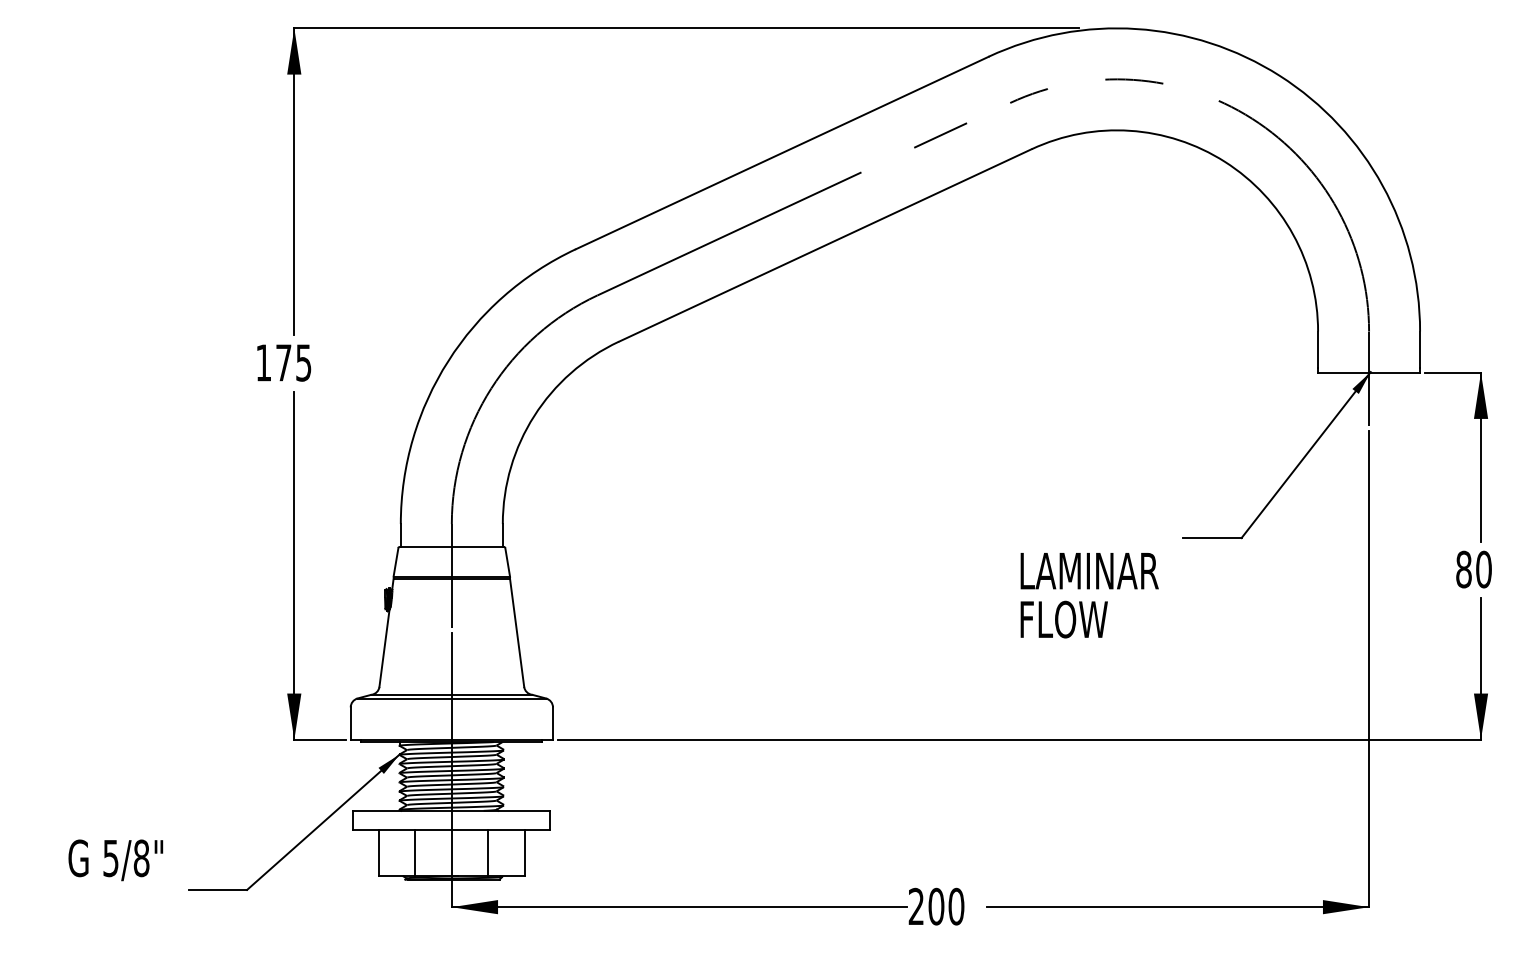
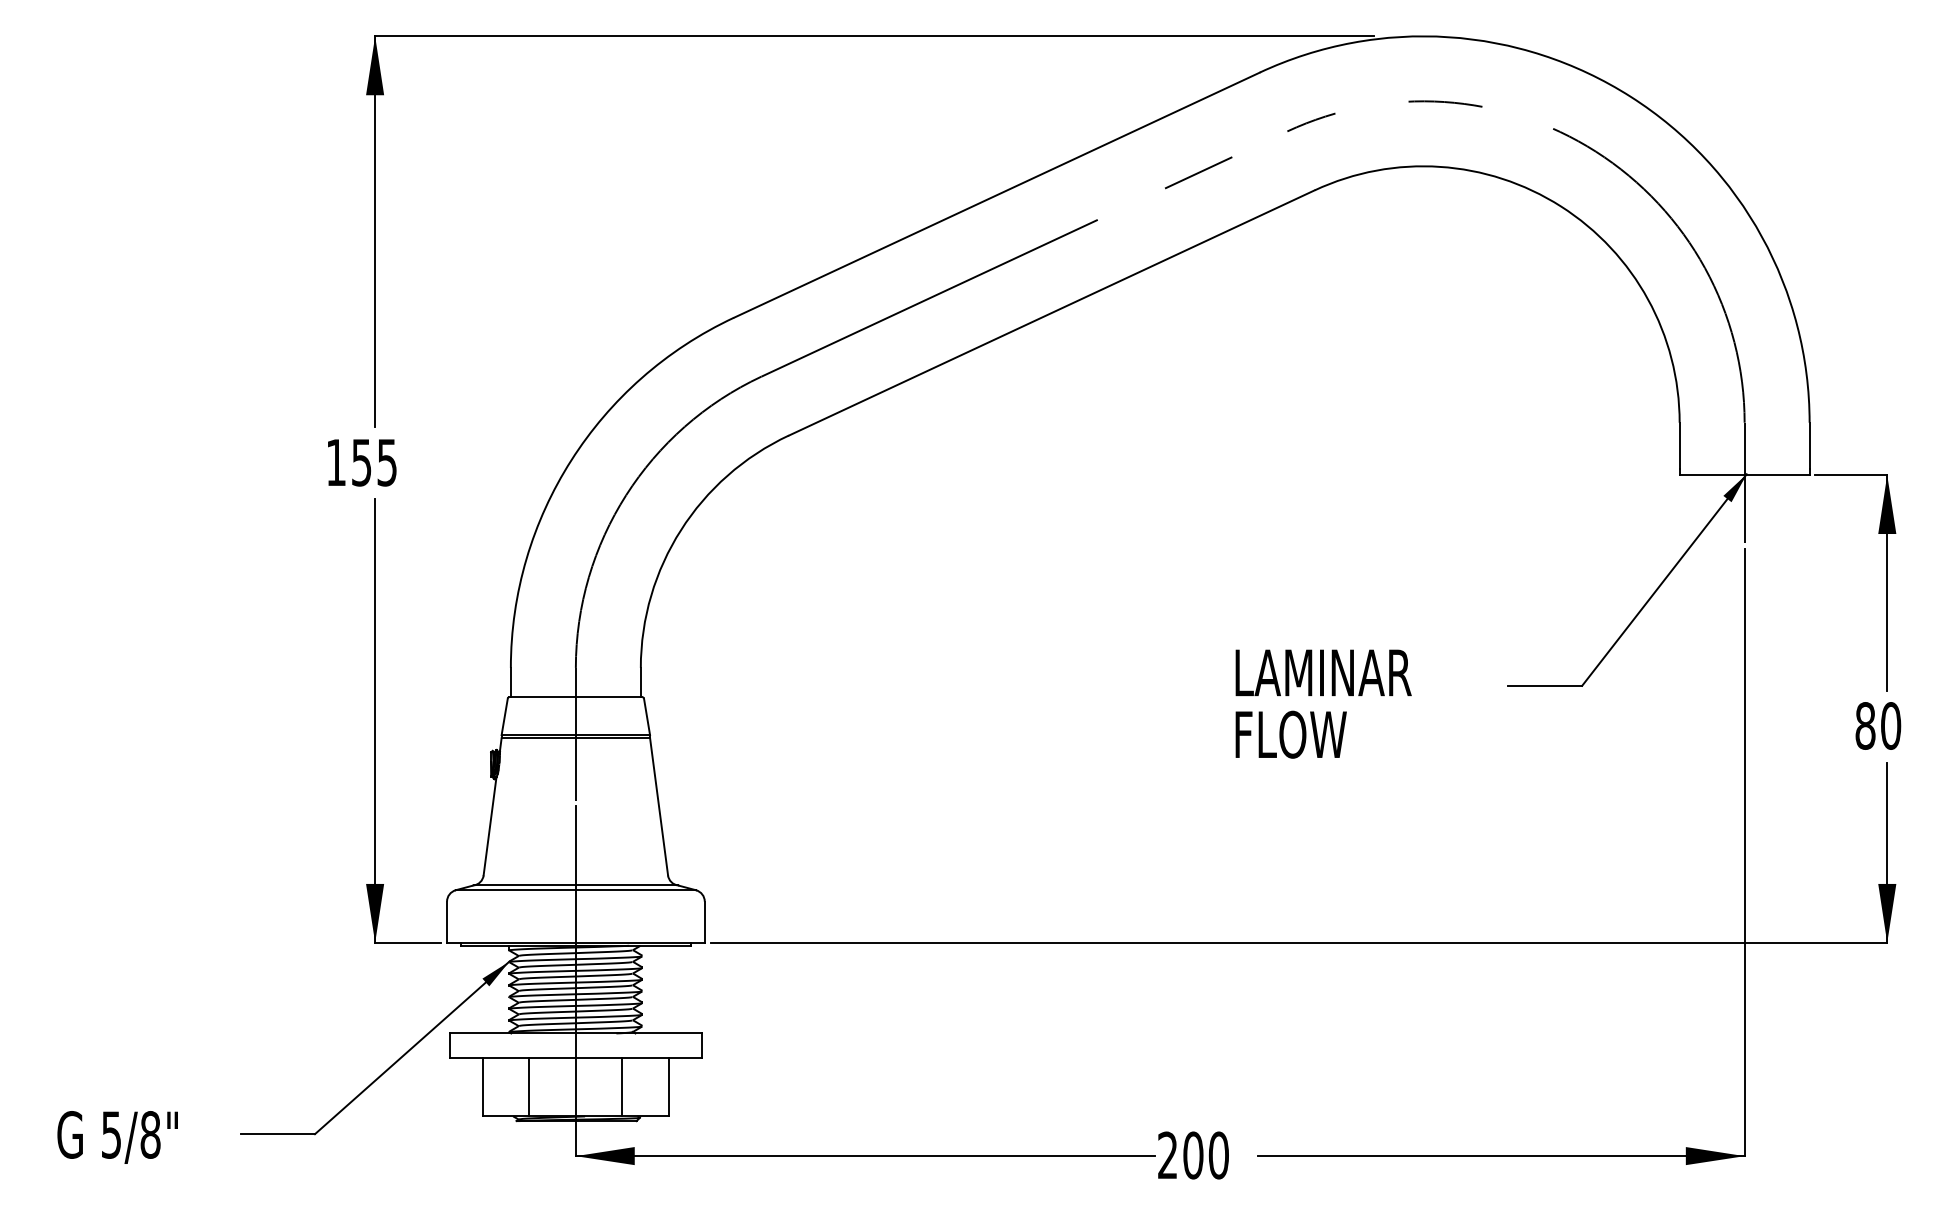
text: (283, 362) -> (361, 462), 175 -> 155
text: (1089, 595) -> (1323, 703), moved
text: (115, 860) -> (117, 1137), moved

